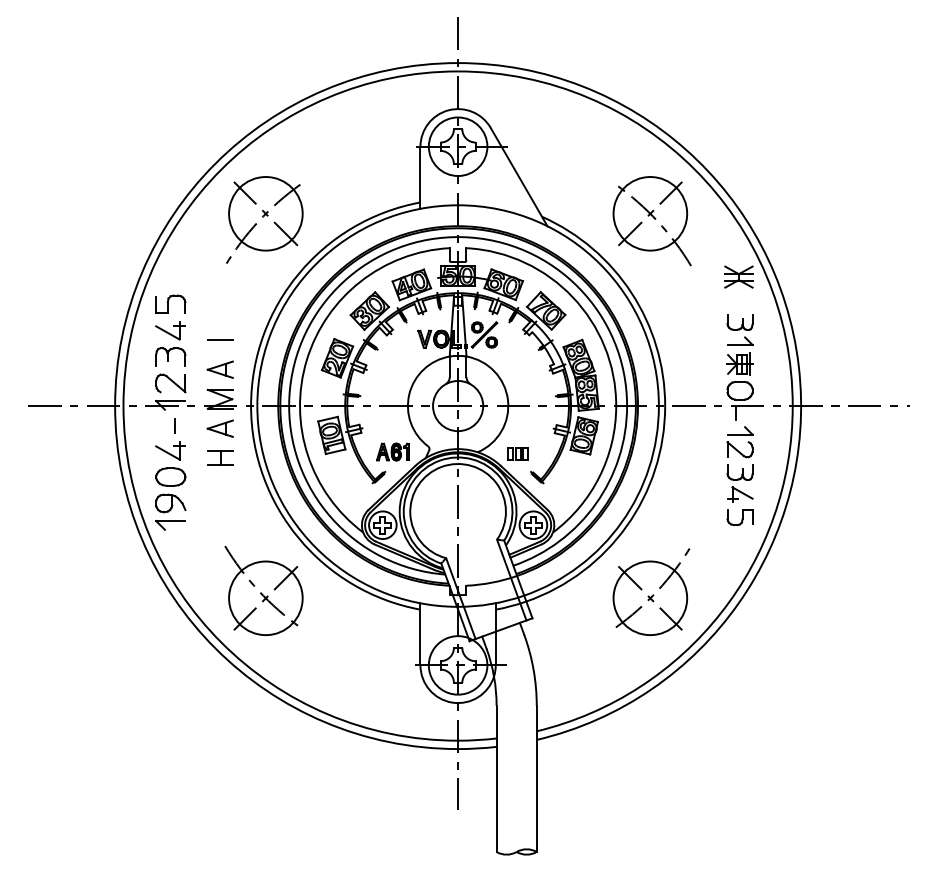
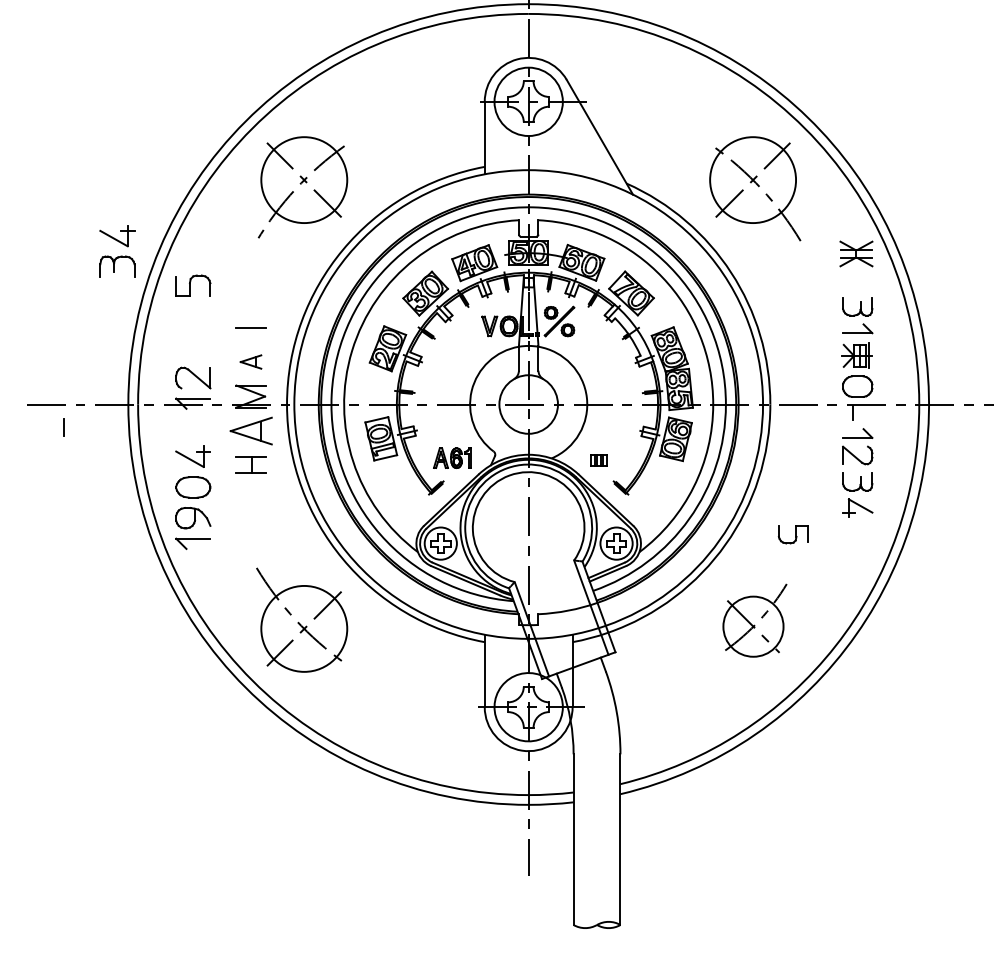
part: (170, 343) -> (117, 250), moved
part: (219, 369) -> (250, 361), size x0.7
line: (174, 425) -> (63, 427), moved
part: (219, 428) -> (250, 430), size x1.4
part: (517, 453) -> (597, 459), size x0.7
part: (739, 517) -> (792, 534), moved
part: (651, 591) -> (754, 620), size x0.7

